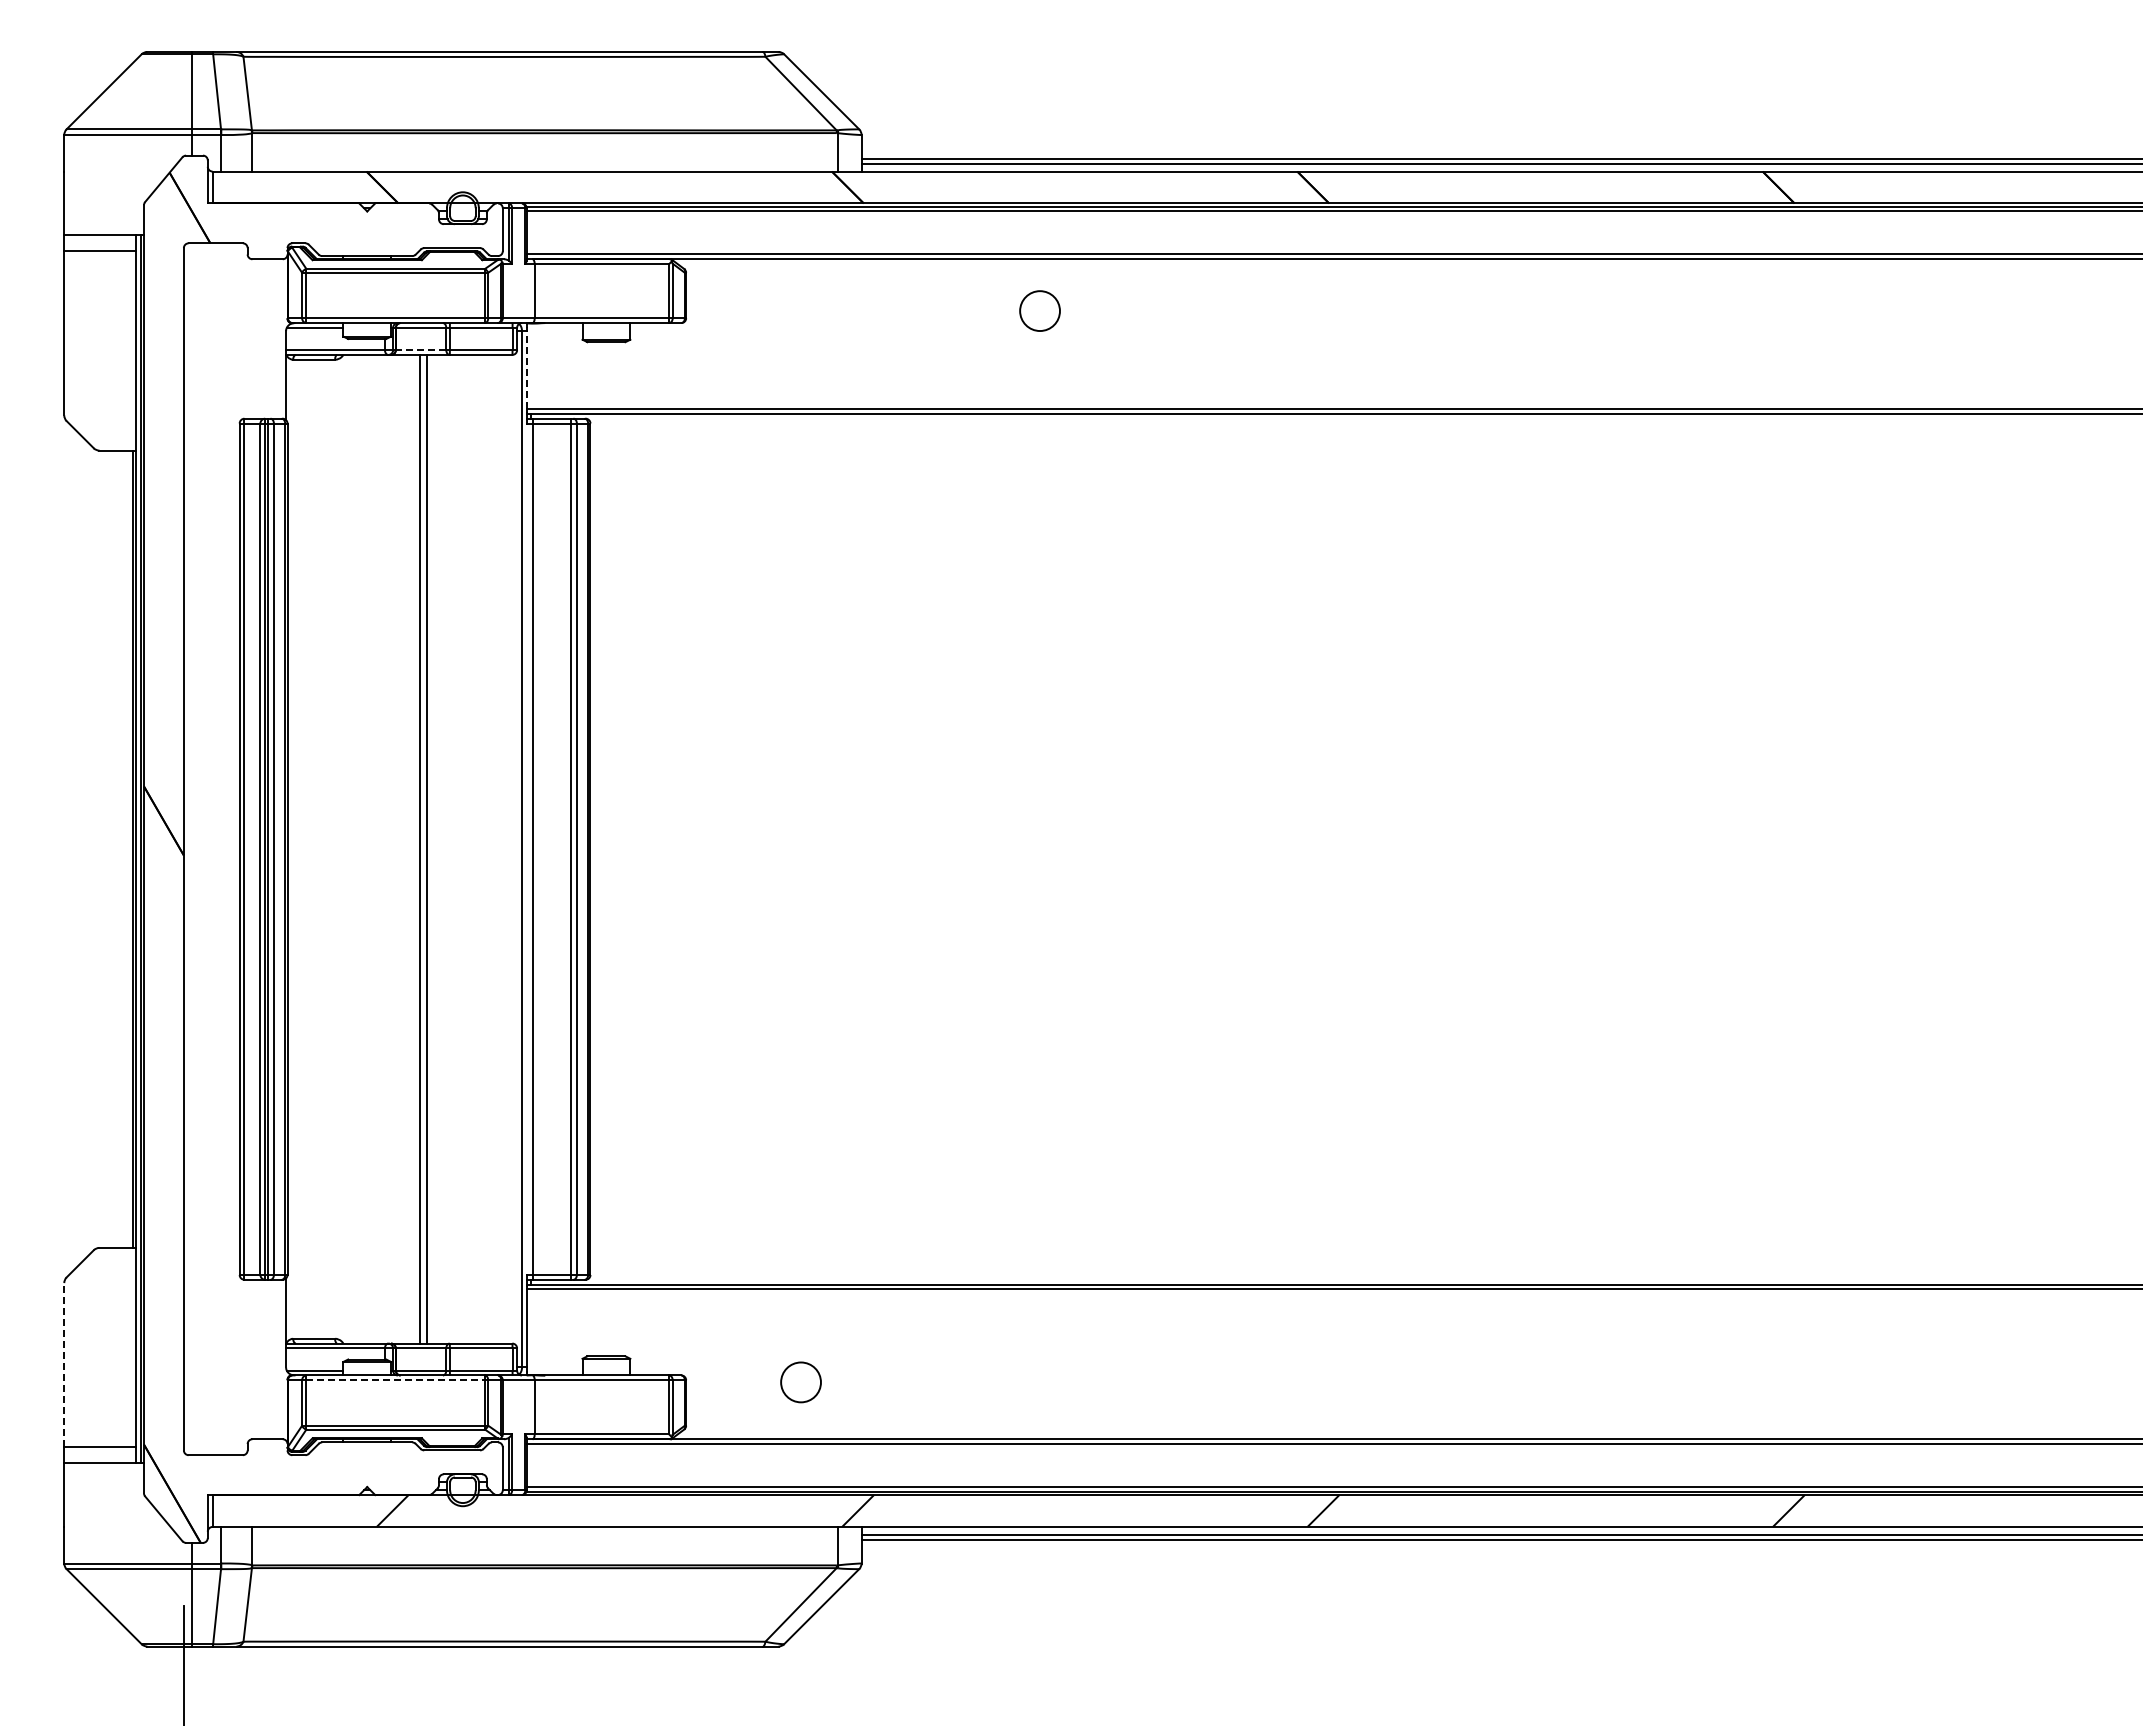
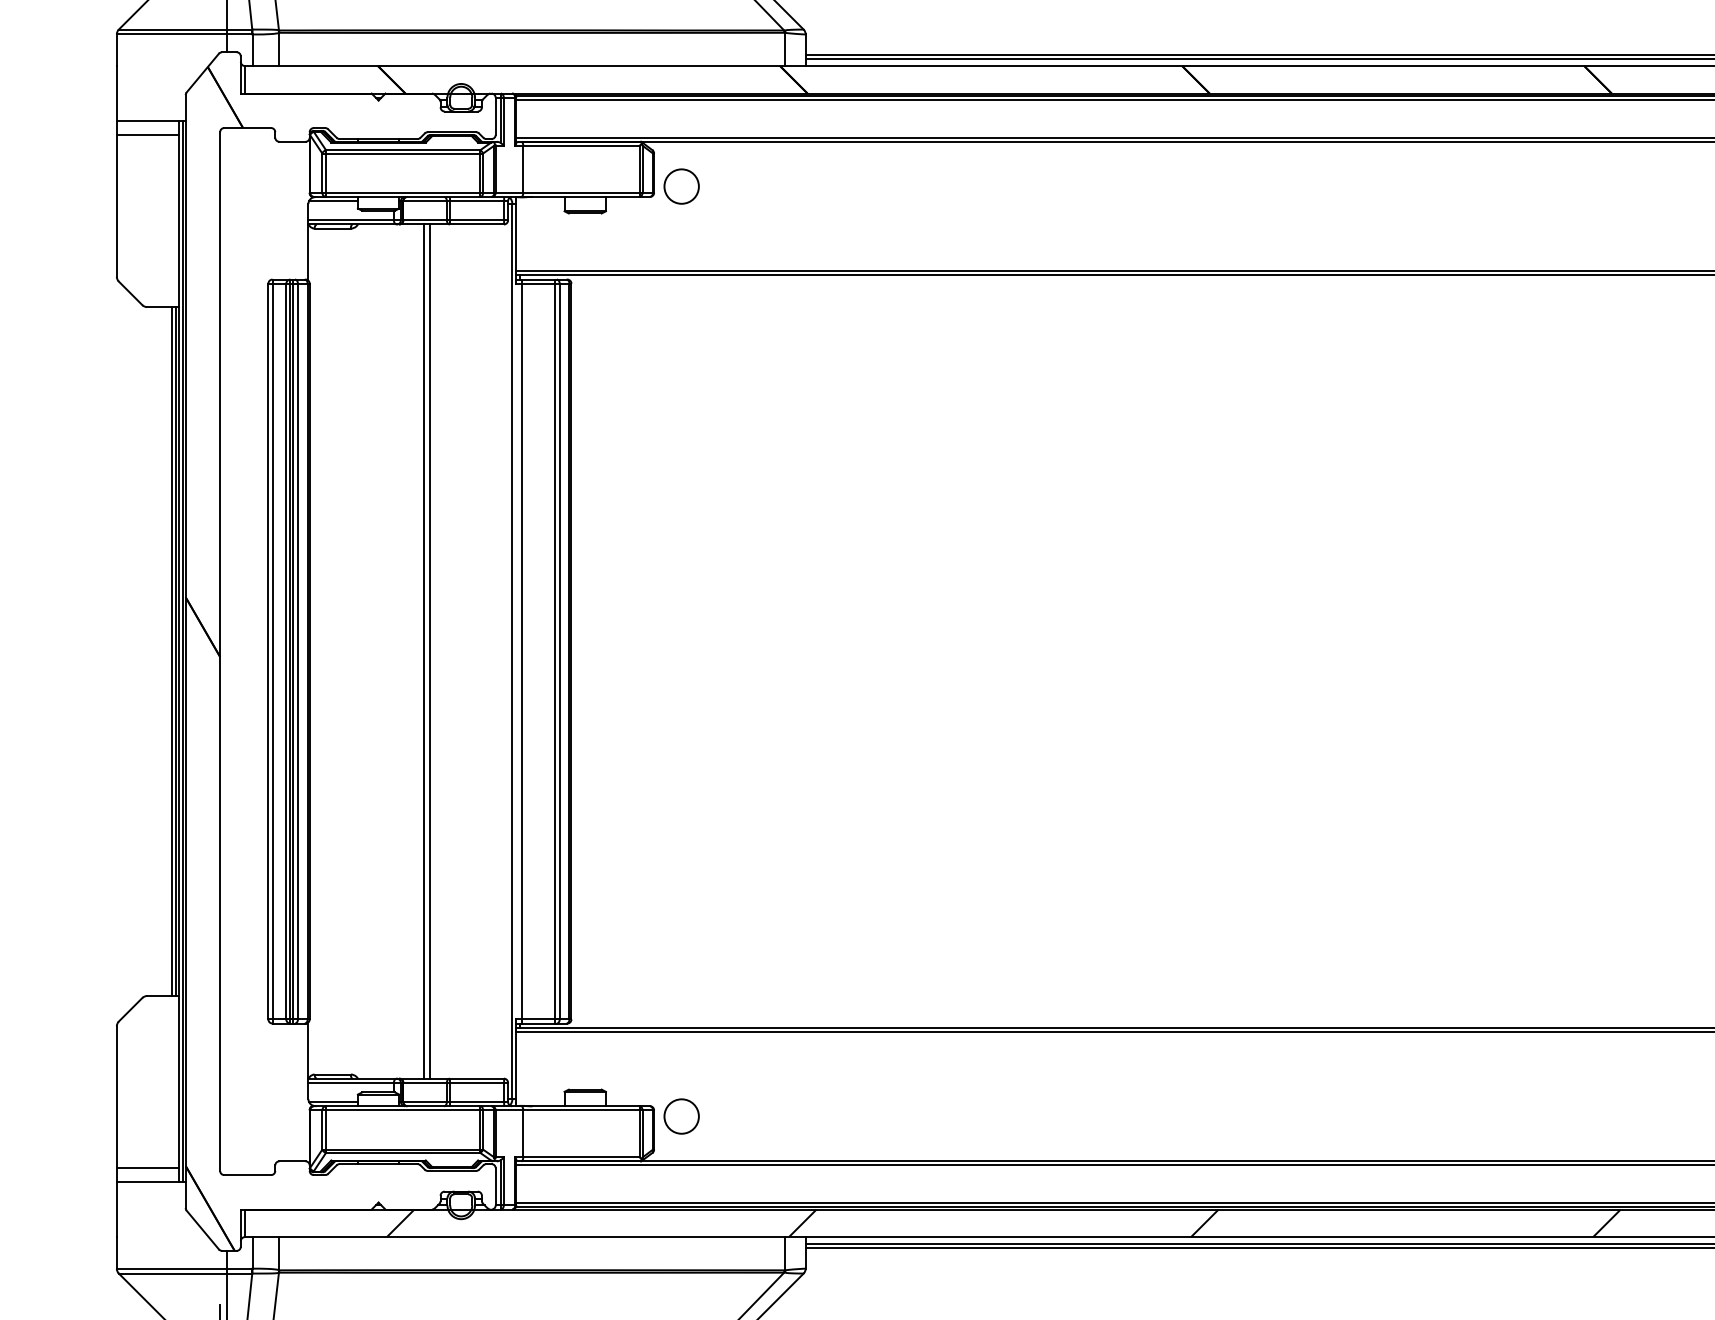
circle: (1039, 310) -> (681, 186), moved
line: (420, 350) -> (424, 220), dashed -> solid
line: (526, 367) -> (516, 235), dashed -> solid
line: (128, 848) -> (172, 650), added
line: (64, 1364) -> (117, 1096), dashed -> solid
line: (396, 1380) -> (403, 1110), dashed -> solid
circle: (800, 1382) -> (681, 1116), moved

